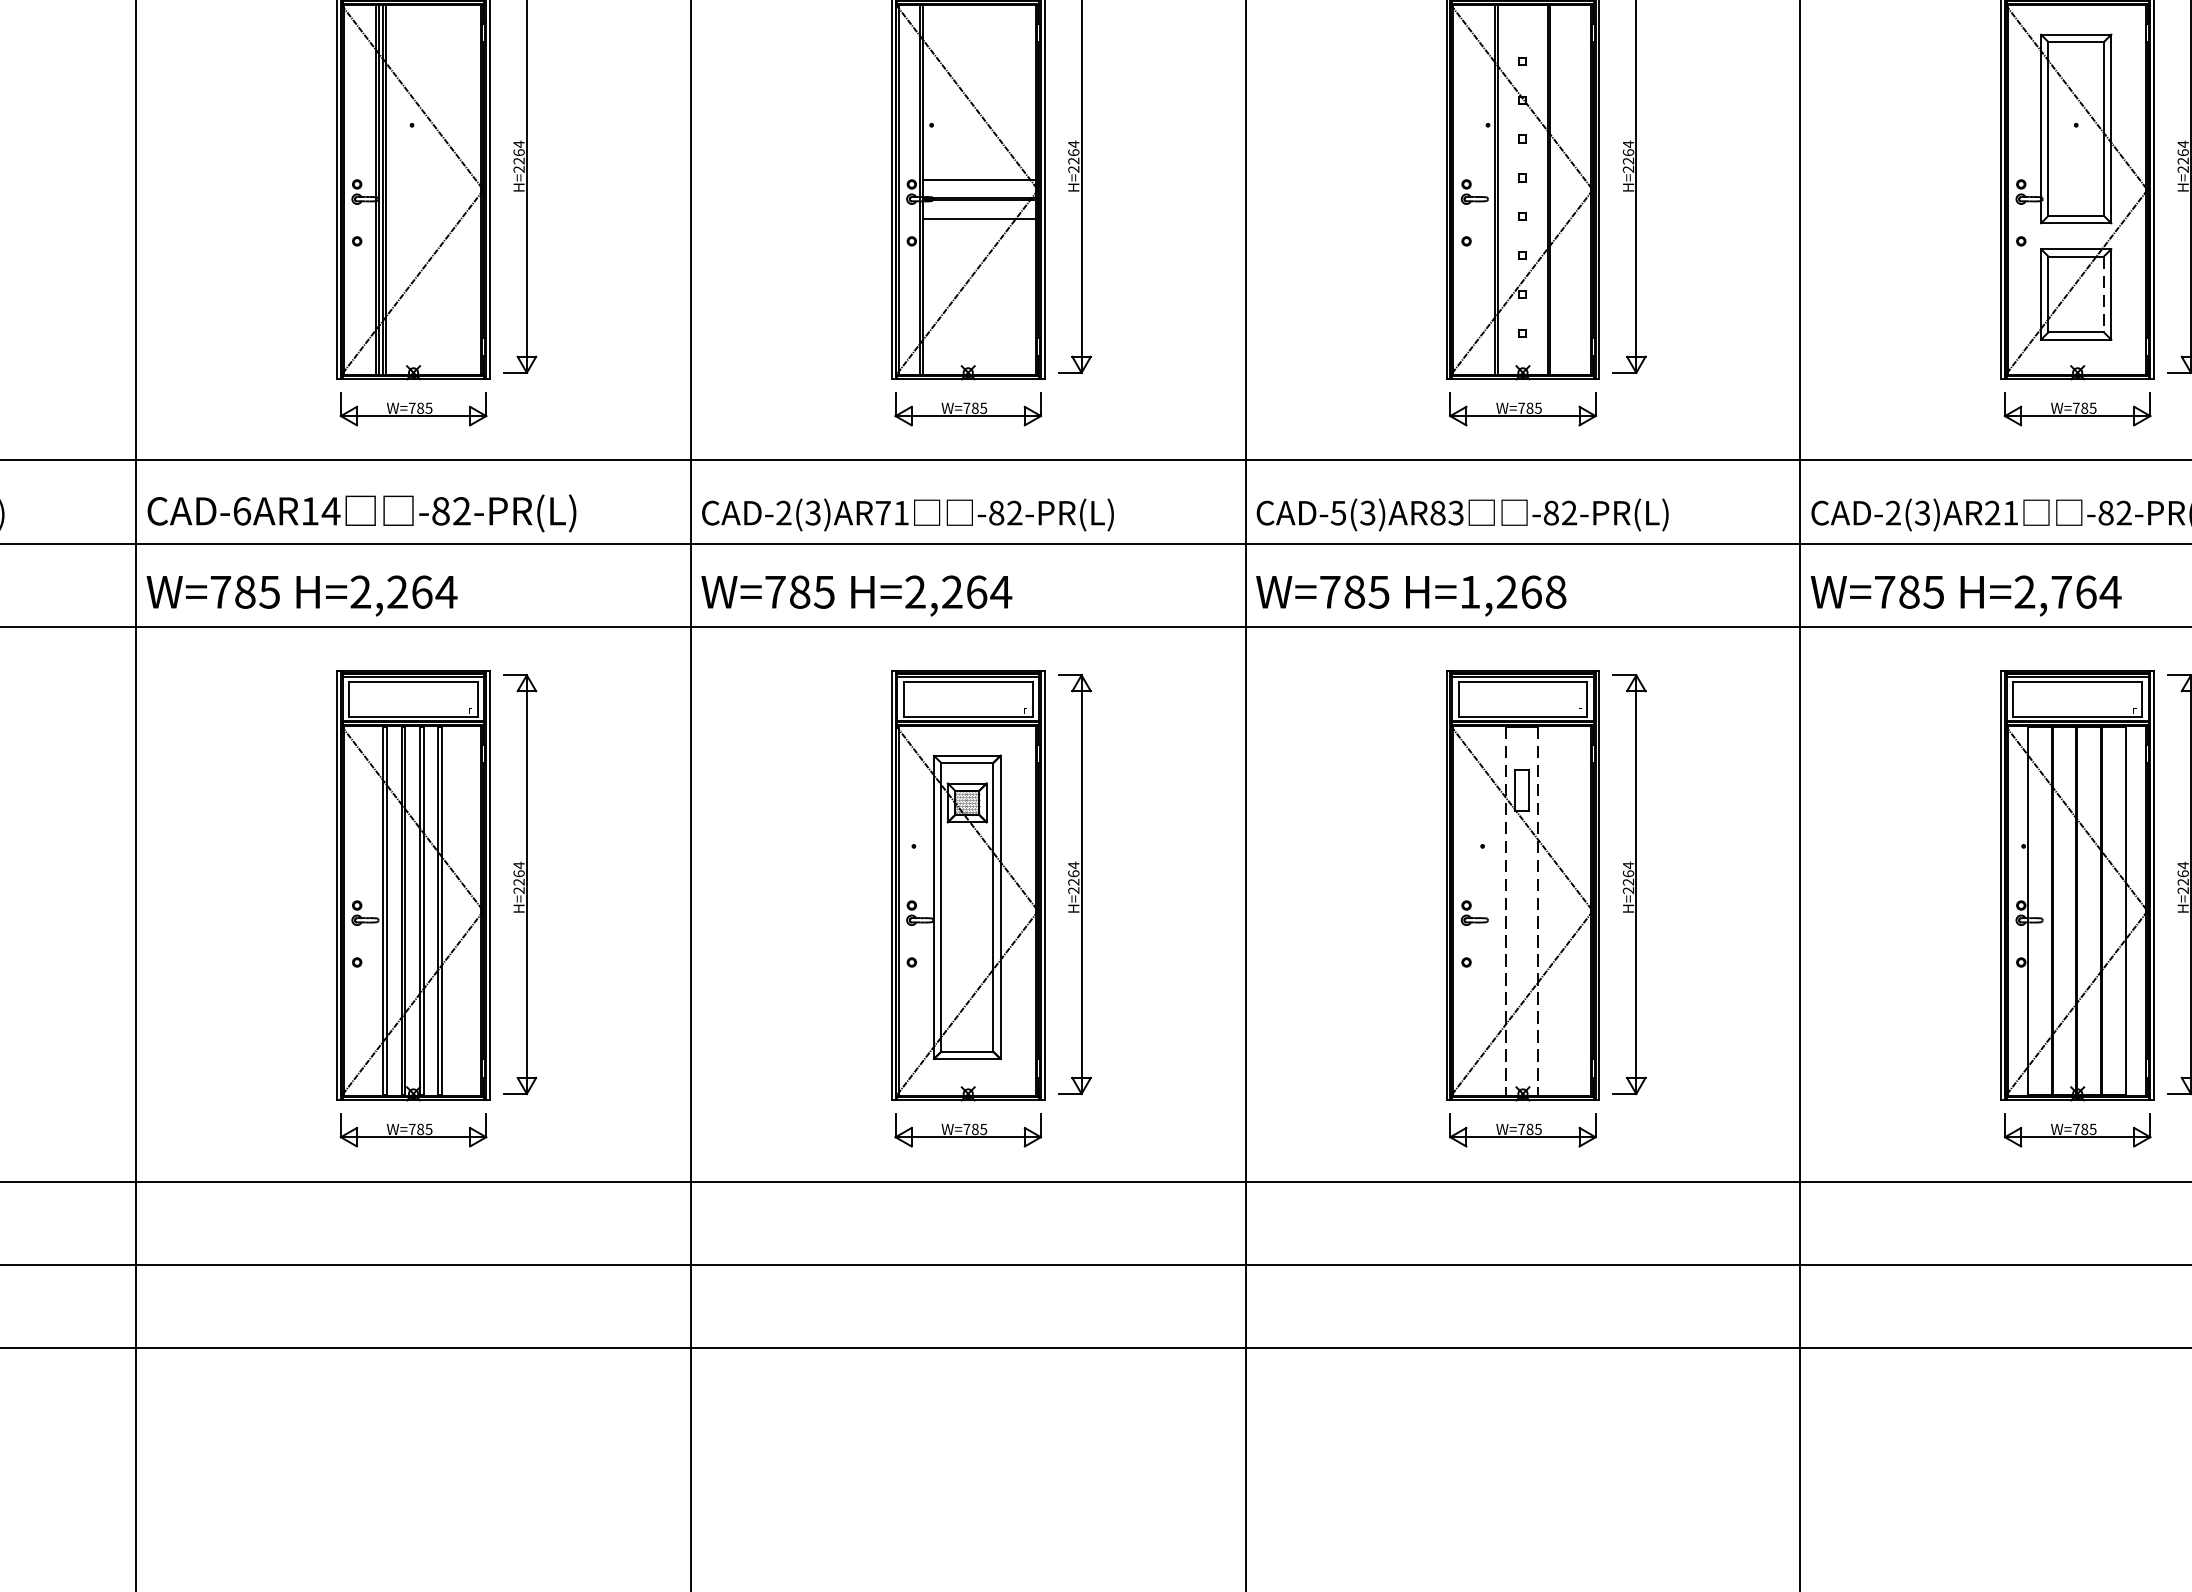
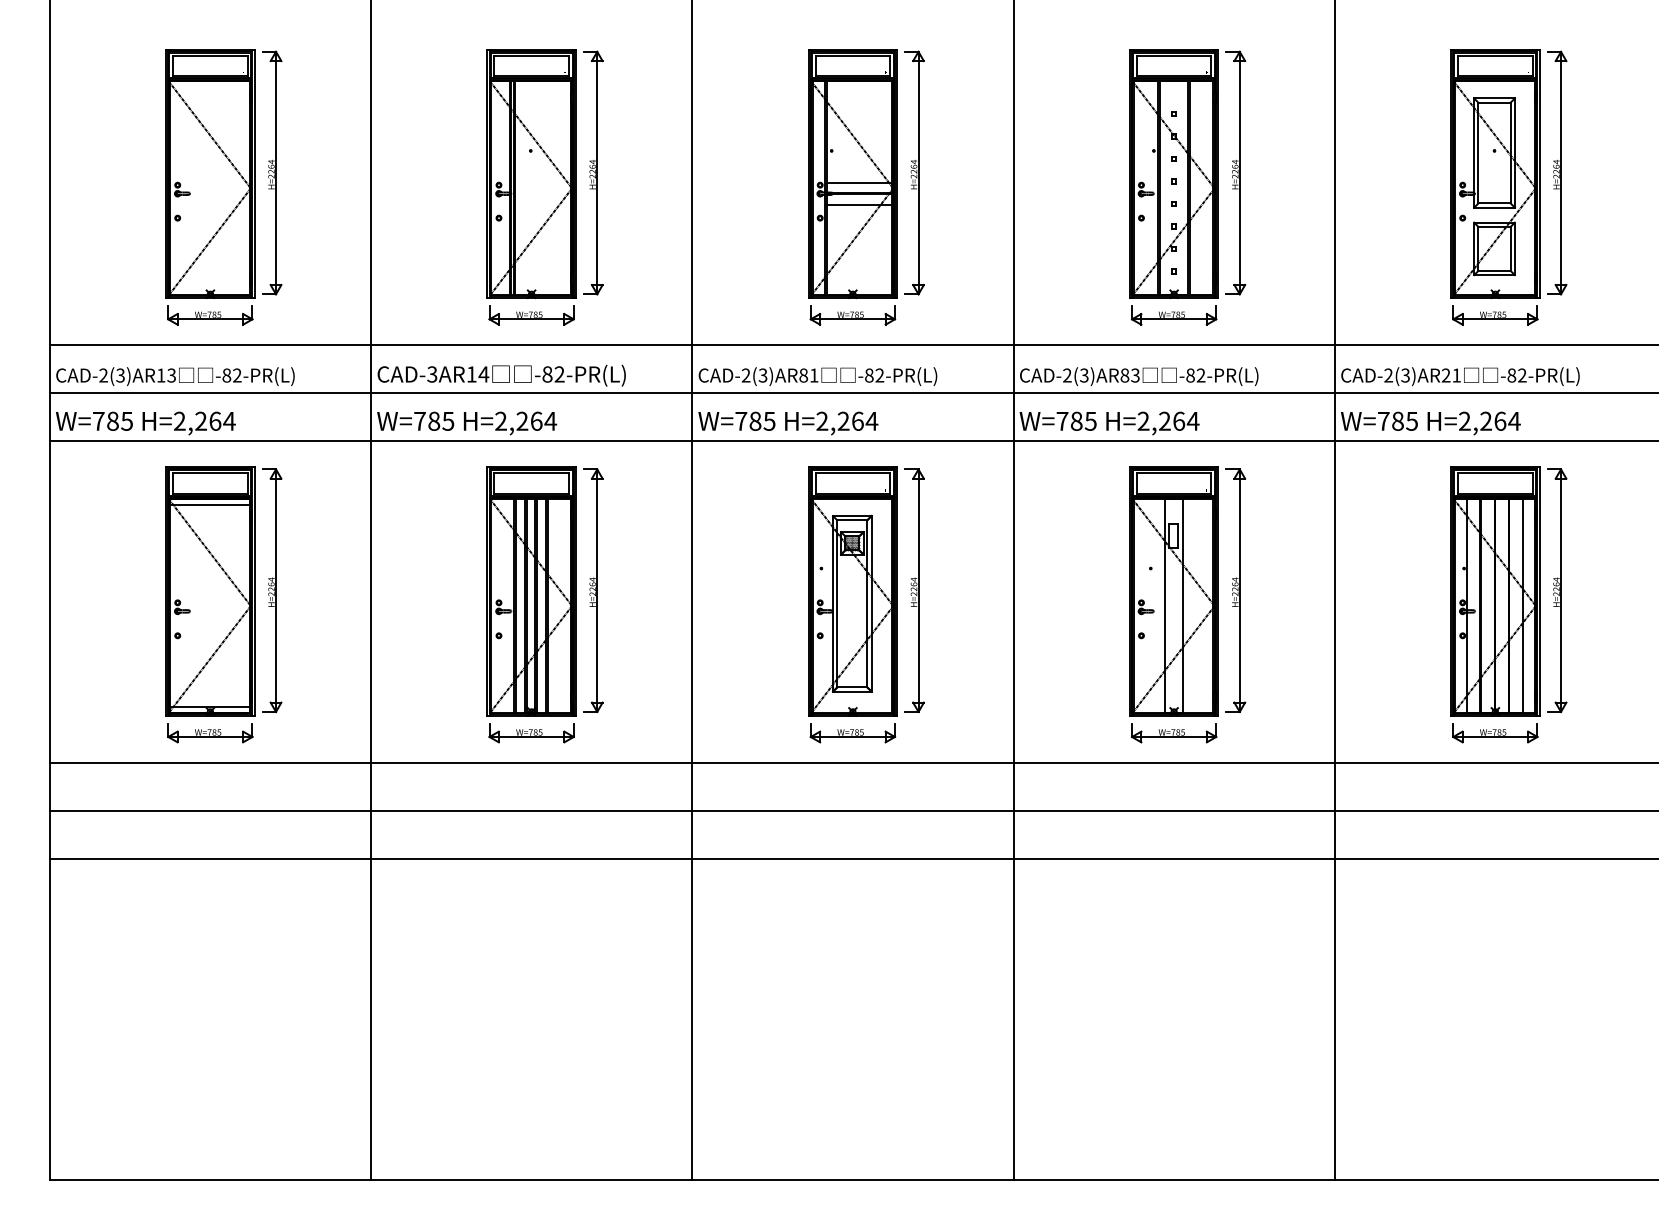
line: (2103, 293) -> (1510, 248), dashed -> solid
text: (242, 511) -> (432, 374), CAD-6AR14 -> CAD-3AR14
text: (882, 513) -> (803, 375), CAD-2(3)AR71 -> CAD-2(3)AR81
text: (1338, 513) -> (1067, 375), CAD-5(3)AR83 -> CAD-2(3)AR83
text: (1513, 590) -> (1168, 420), H=1,268 -> H=2,264
text: (2062, 590) -> (1486, 420), H=2,764 -> H=2,264
line: (1506, 911) -> (1164, 606), dashed -> solid
line: (1537, 911) -> (1182, 606), dashed -> solid

